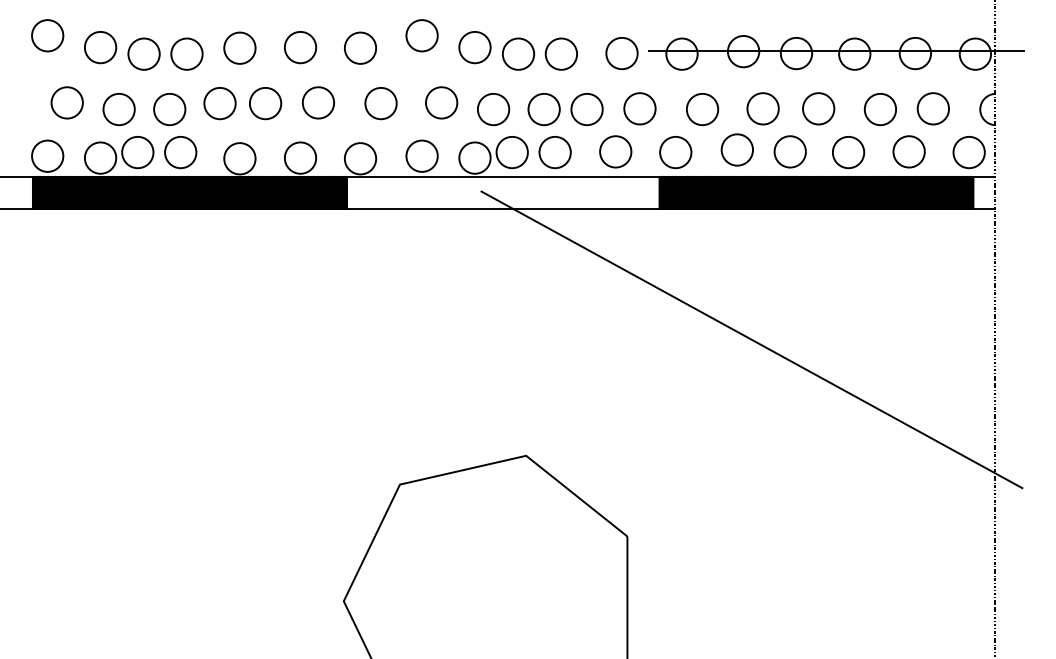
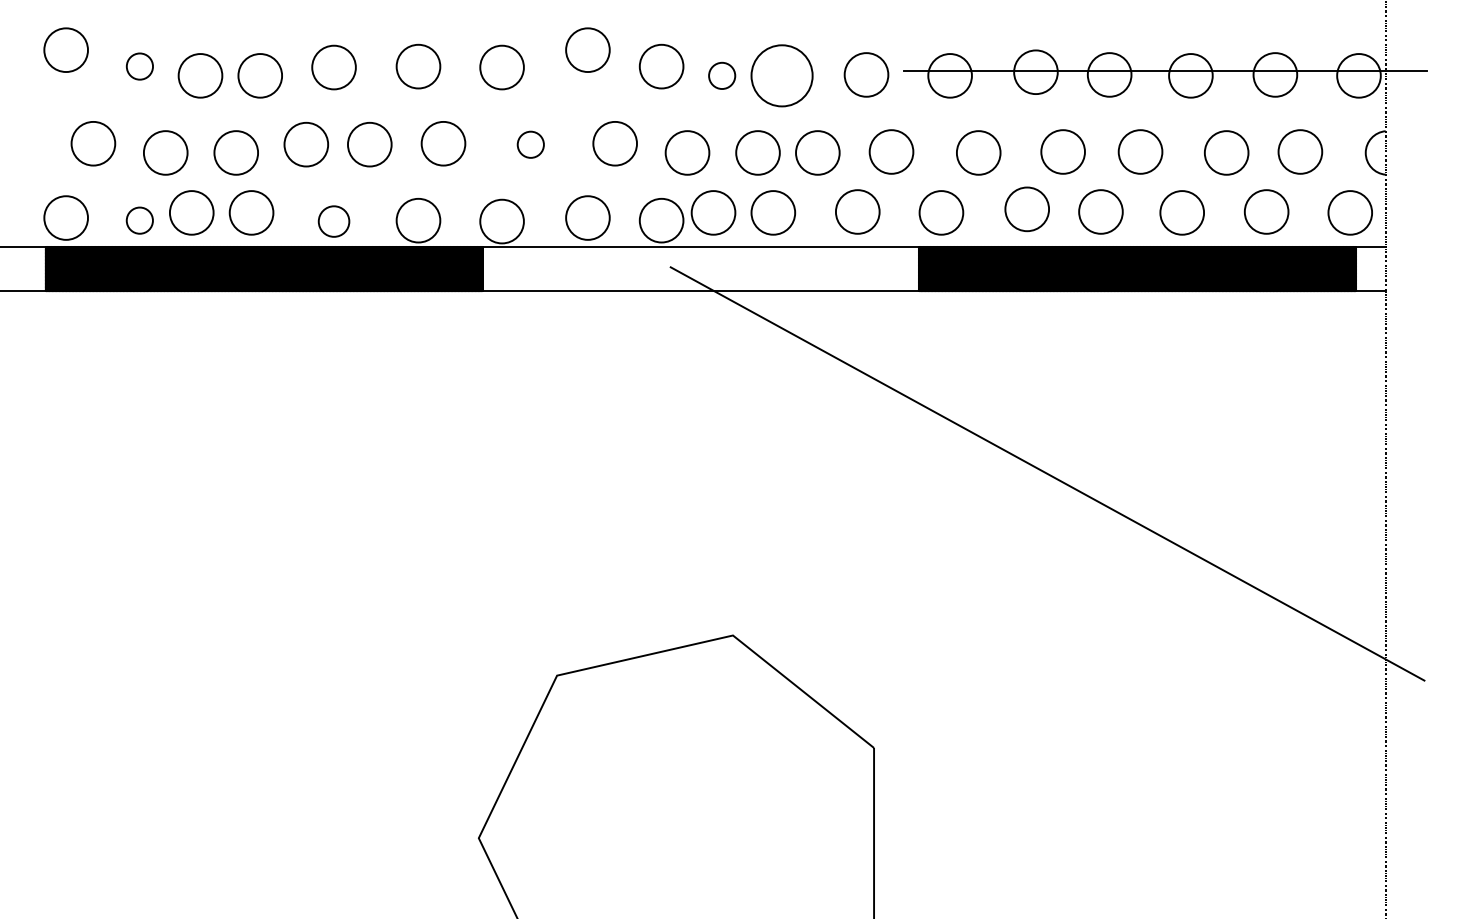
circle: (100, 47) -> (139, 66), size x0.6
circle: (517, 53) -> (721, 75), size x0.6
circle: (561, 53) -> (781, 75), size x1.4
circle: (380, 103) -> (530, 144), size x0.6
circle: (100, 157) -> (139, 220), size x0.6
circle: (239, 158) -> (333, 221), size x0.7

